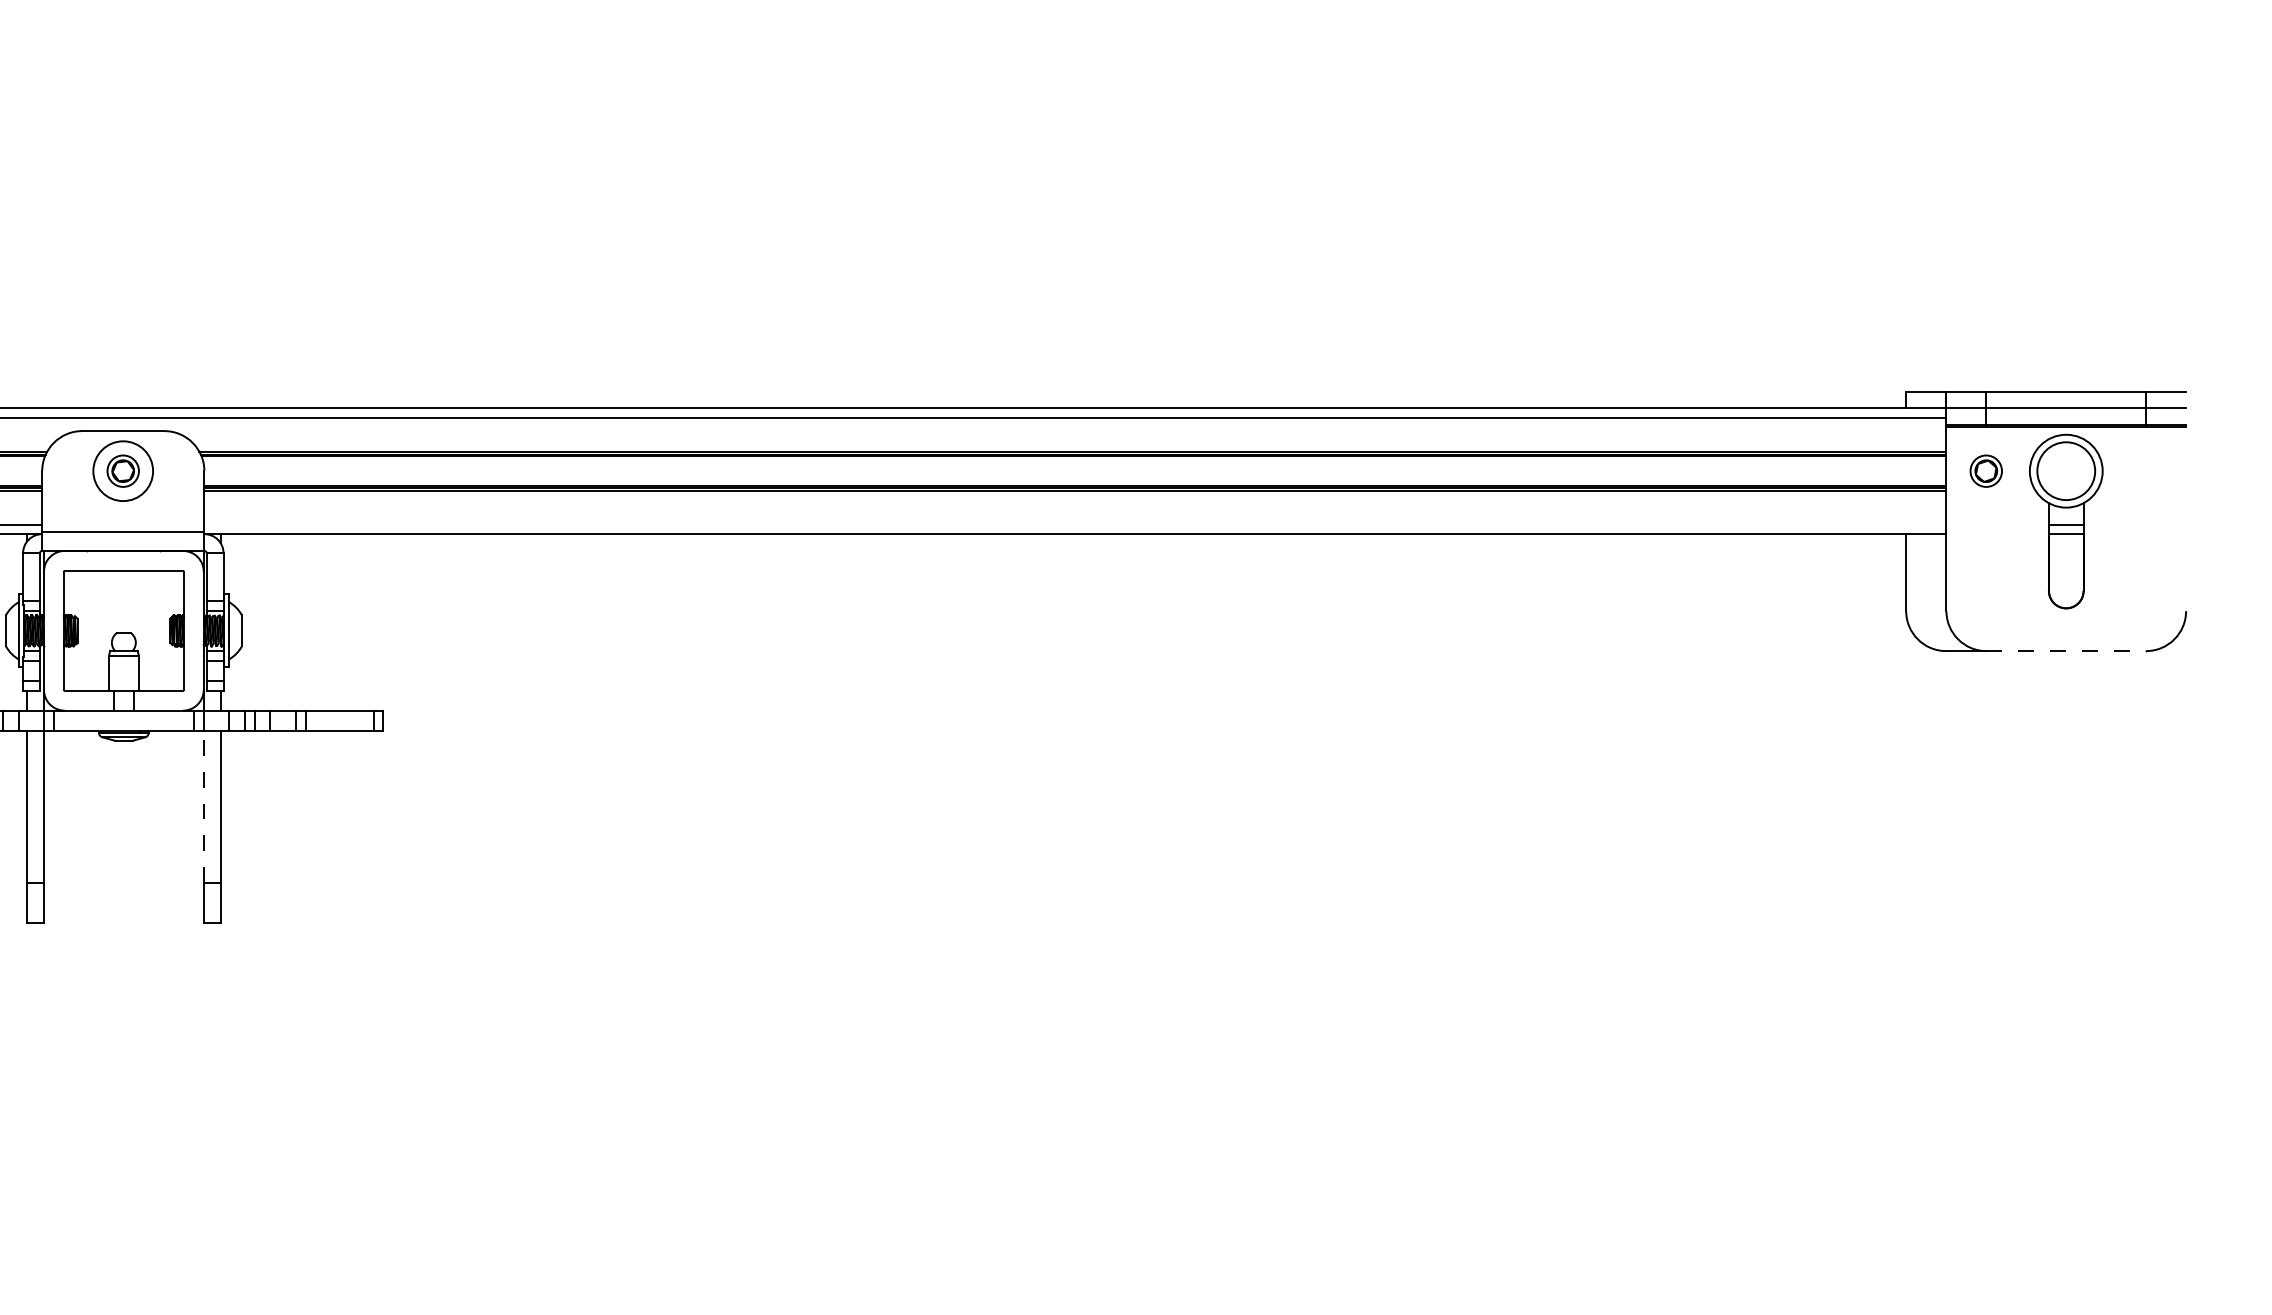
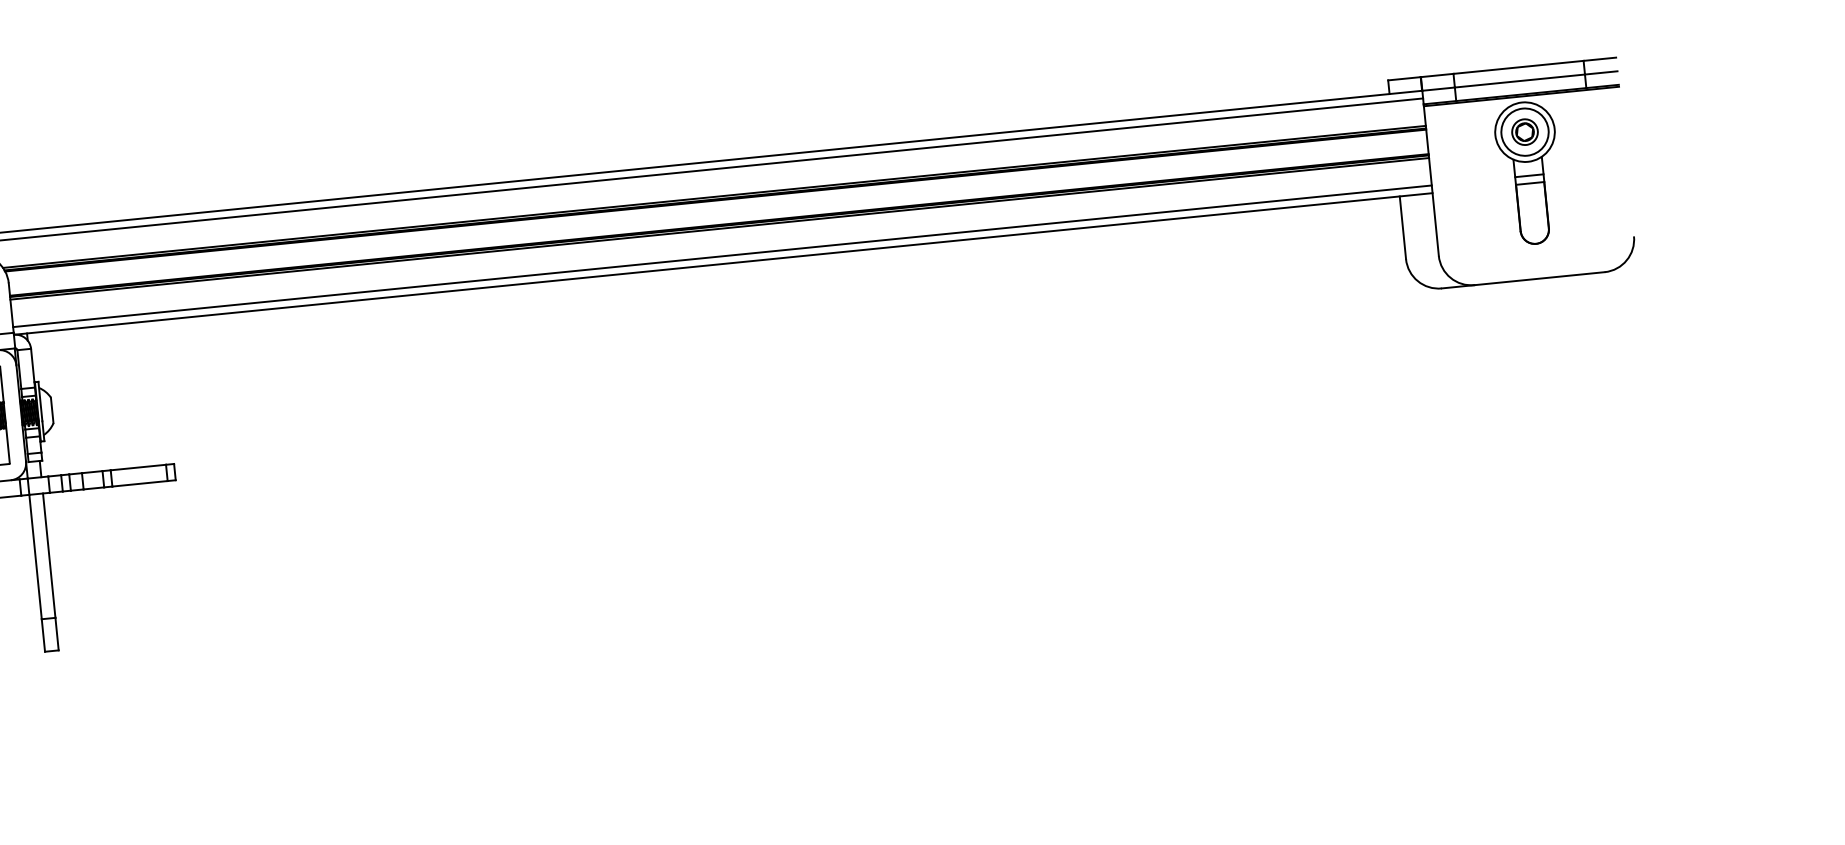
part: (1985, 470) -> (1524, 131), moved
line: (1075, 524) -> (722, 256), added
line: (2066, 651) -> (1539, 278), dashed -> solid
line: (203, 806) -> (35, 556), dashed -> solid

